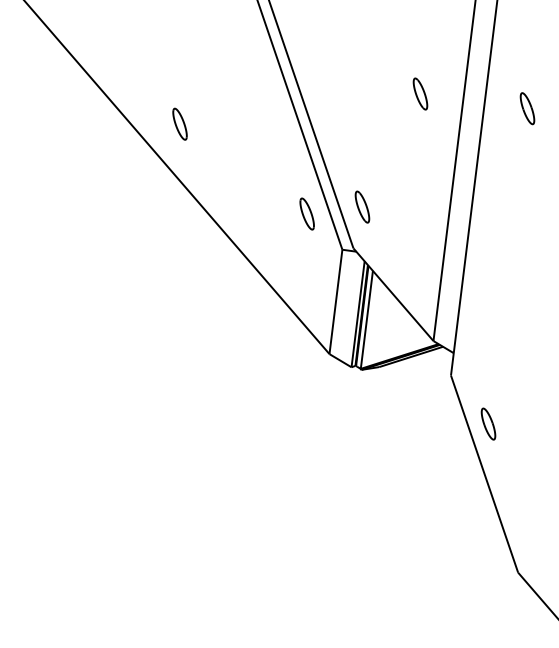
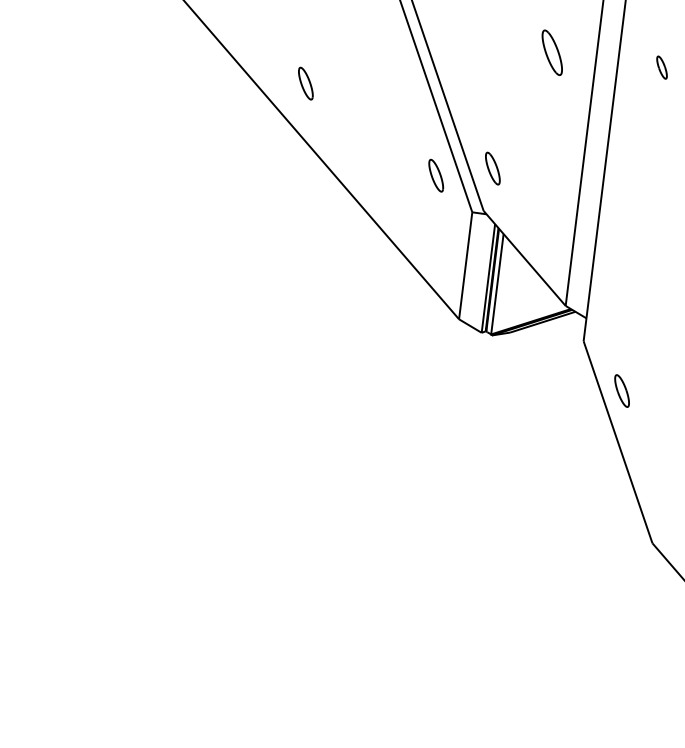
part: (420, 93) -> (552, 52), size x1.4
part: (526, 108) -> (661, 67), size x0.7

